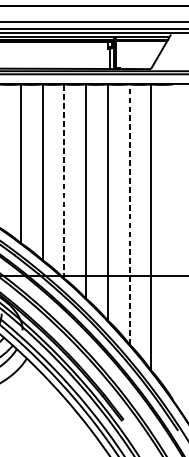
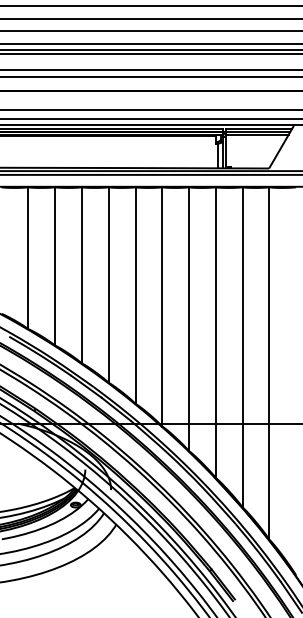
line: (64, 181) -> (162, 306), dashed -> solid
line: (129, 213) -> (242, 346), dashed -> solid

